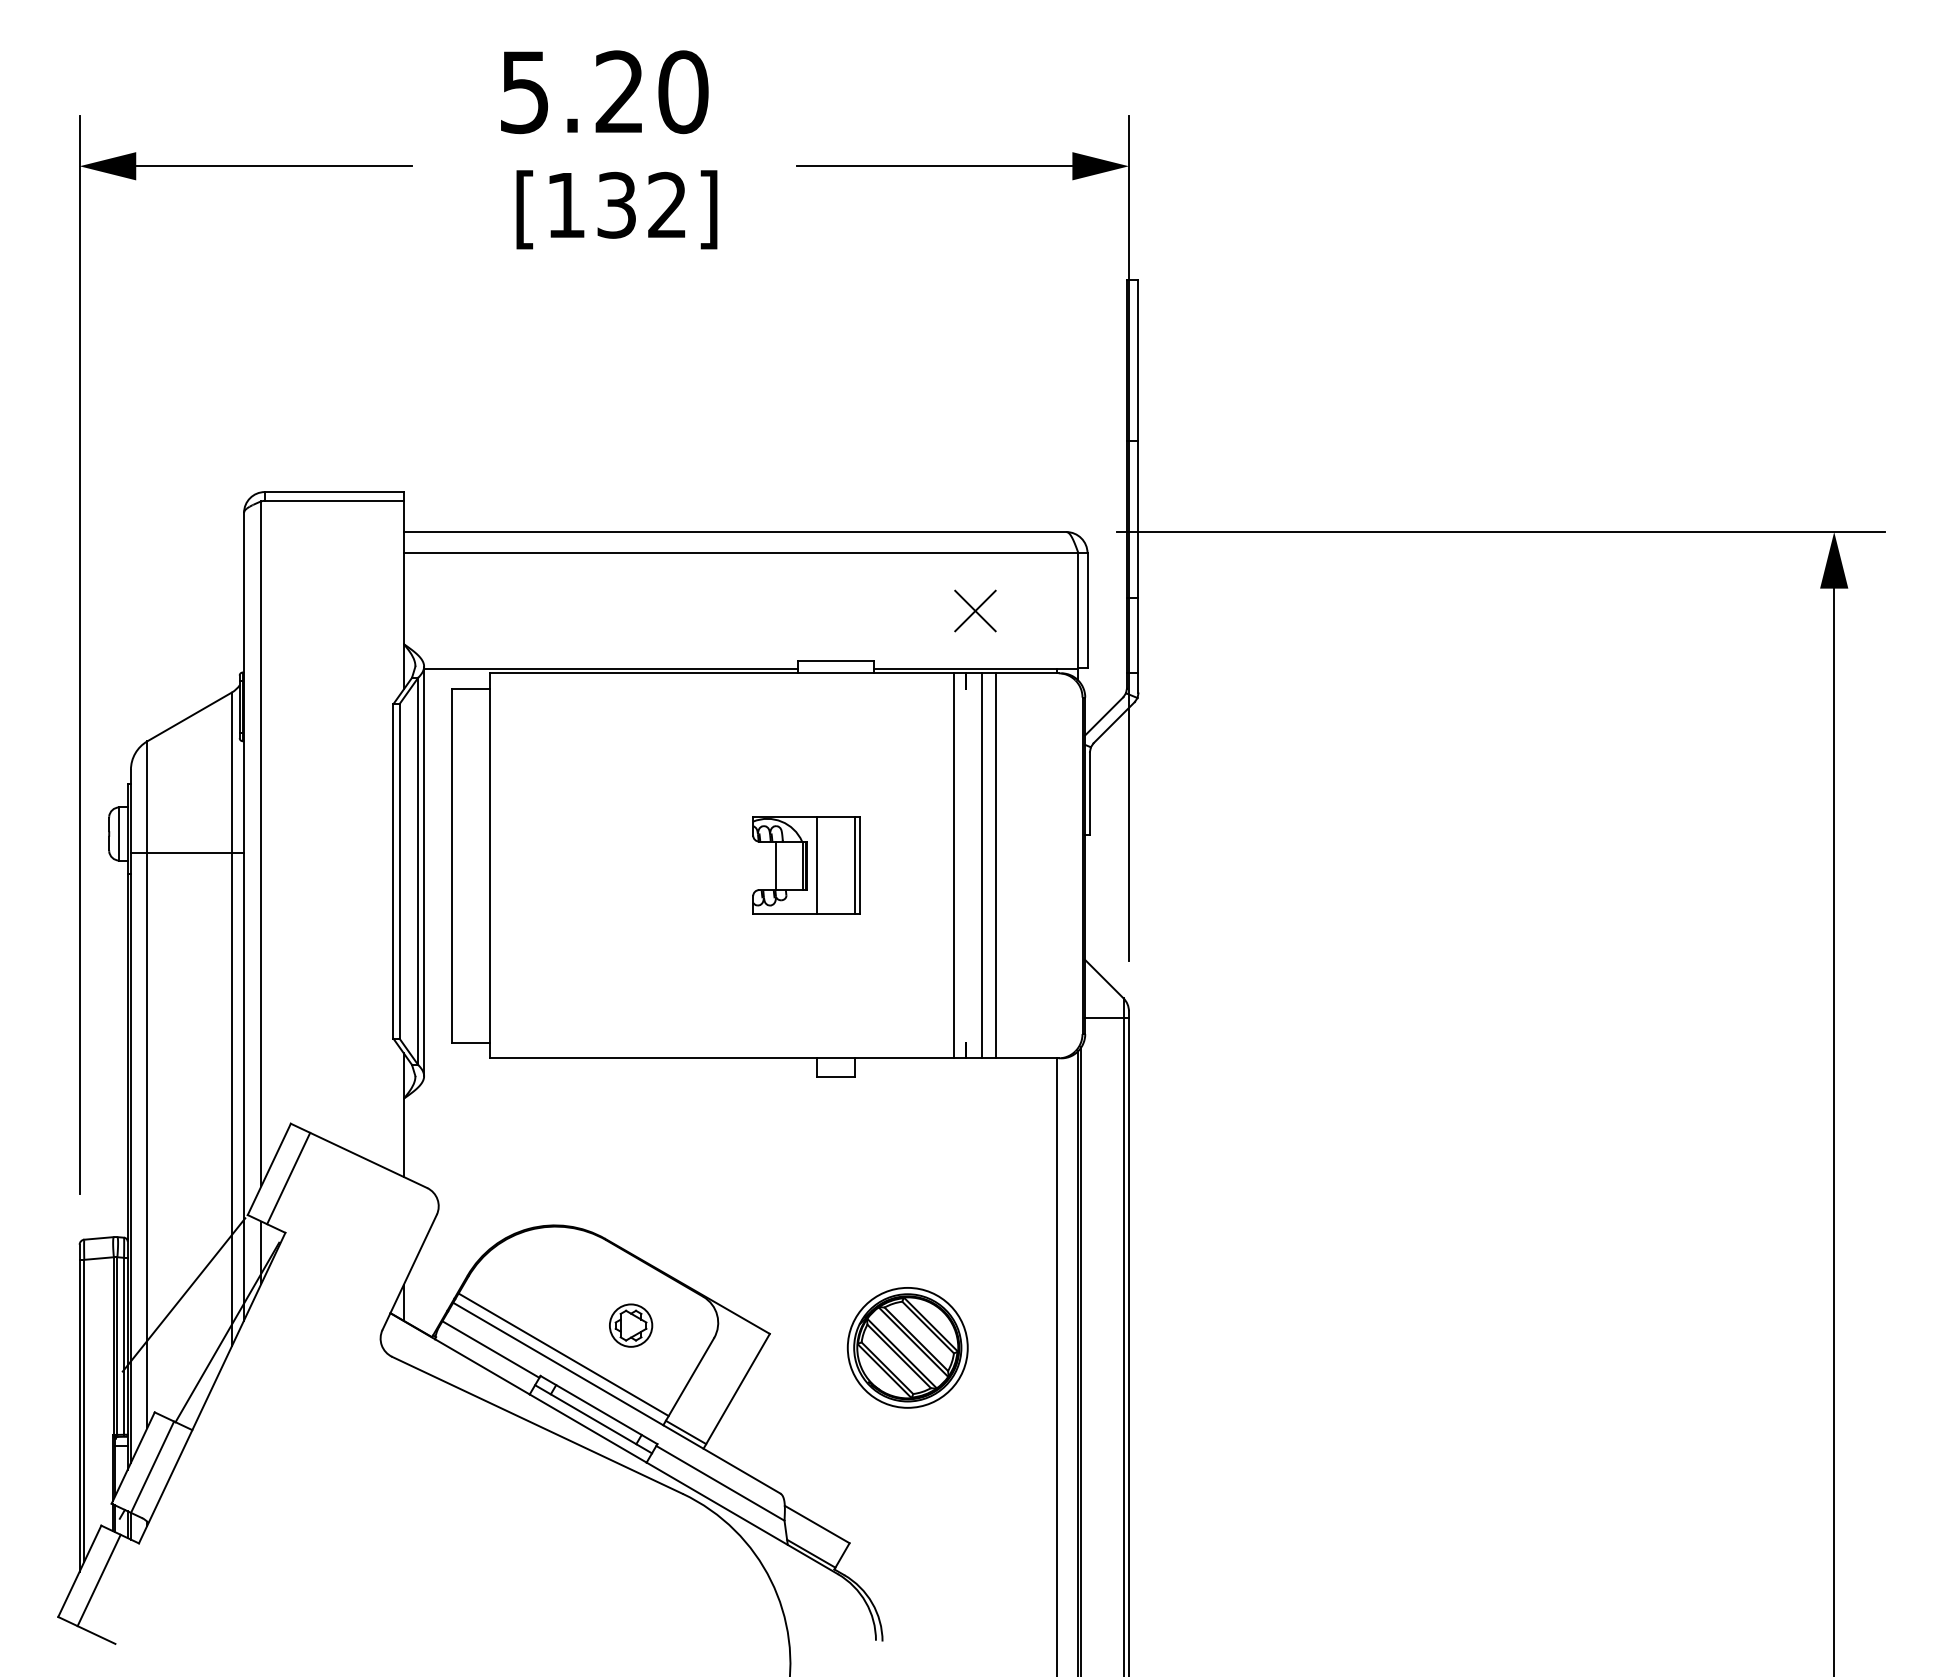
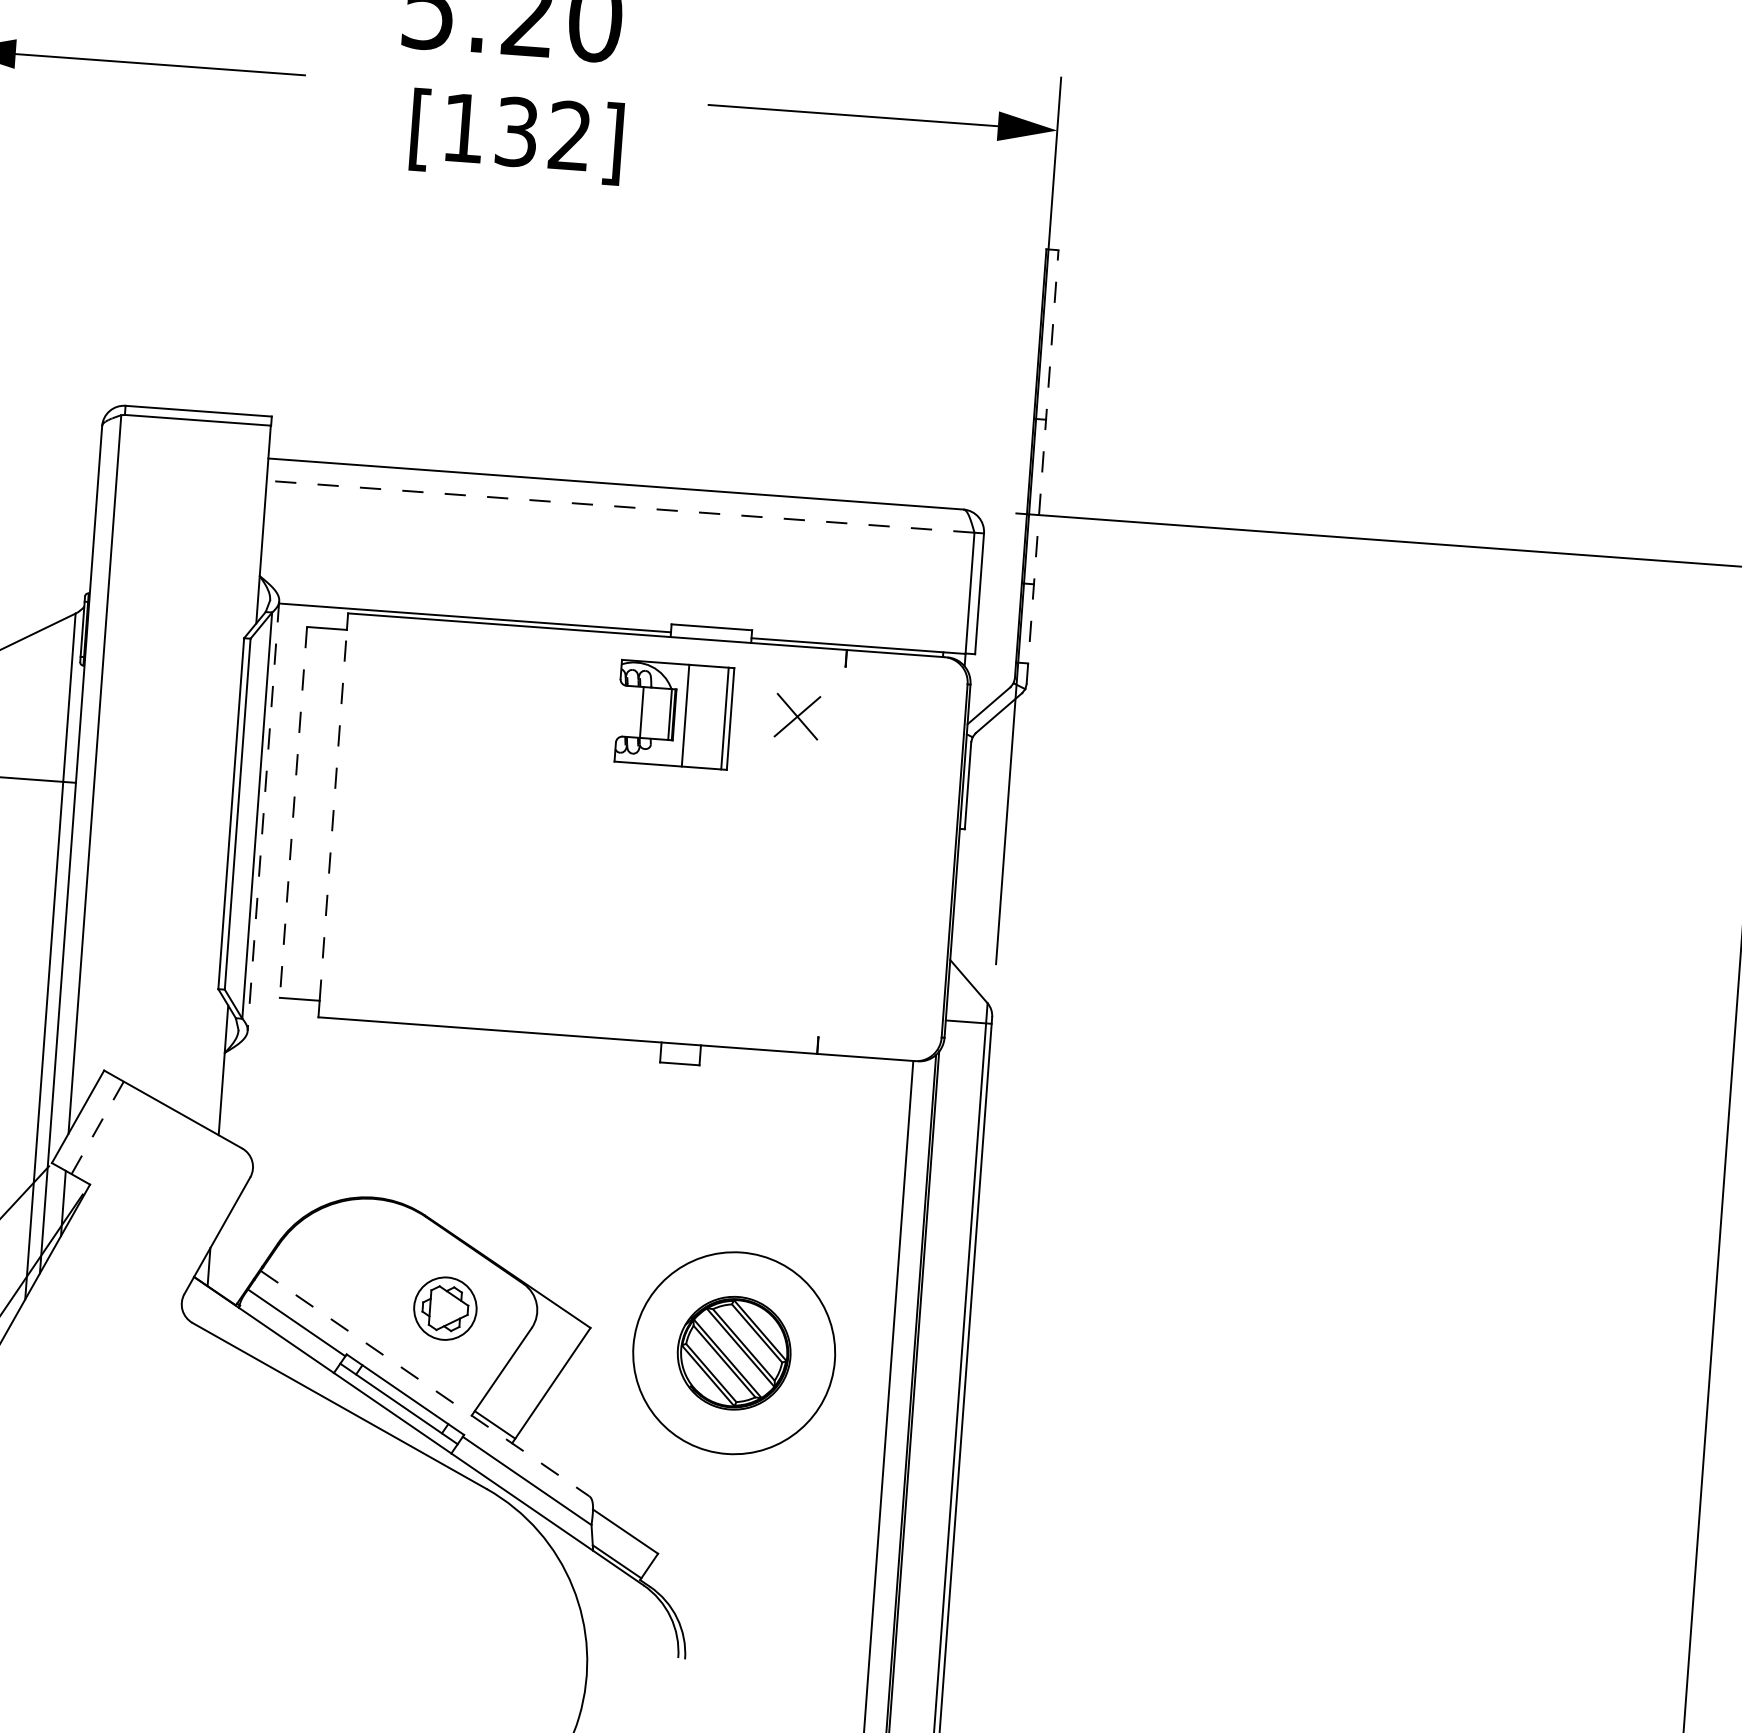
line: (1138, 486) -> (1042, 467), solid -> dashed
line: (740, 553) -> (619, 506), solid -> dashed
part: (975, 610) -> (797, 716), moved
line: (452, 865) -> (293, 812), solid -> dashed
line: (490, 865) -> (333, 815), solid -> dashed
part: (806, 865) -> (674, 714), moved
line: (953, 865) -> (819, 850), removed
line: (981, 865) -> (848, 852), removed
line: (995, 865) -> (863, 853), removed
line: (424, 871) -> (263, 816), solid -> dashed
line: (288, 1178) -> (97, 1127), solid -> dashed
part: (631, 1325) -> (446, 1308), size x1.4
circle: (907, 1347) -> (733, 1352), size x1.6
line: (563, 1354) -> (372, 1333), removed
line: (617, 1398) -> (425, 1384), solid -> dashed

